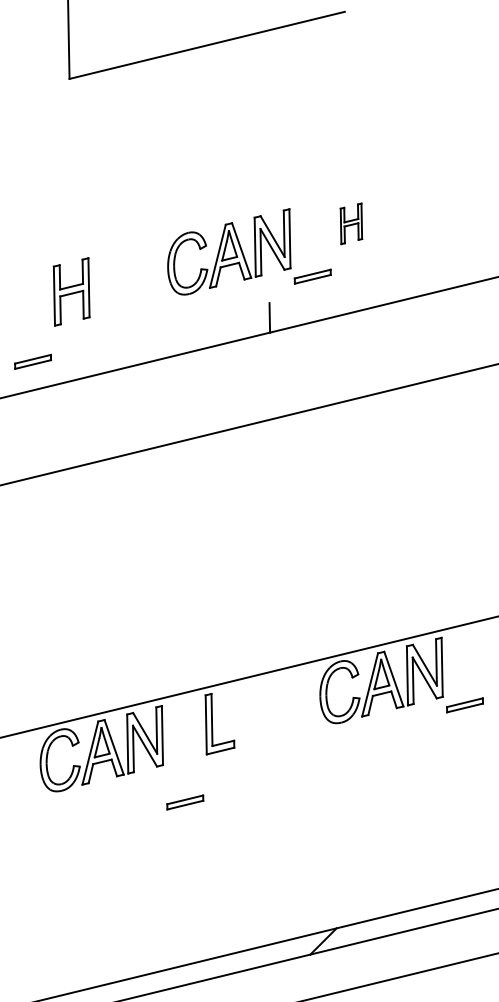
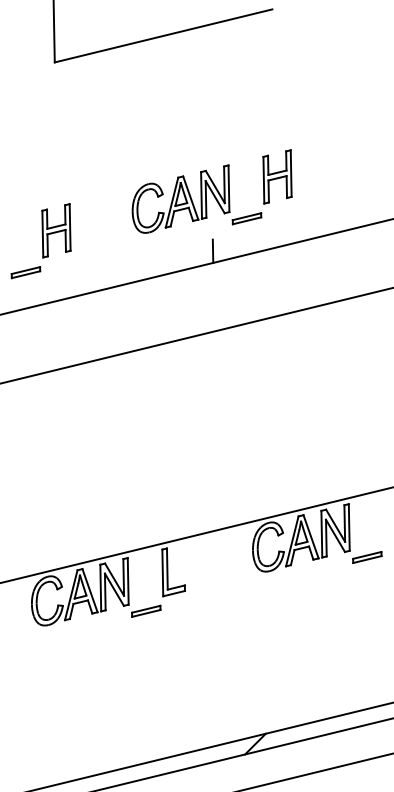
part: (351, 223) -> (277, 176), size x1.67
part: (33, 361) -> (26, 272), moved
part: (185, 802) -> (146, 611), moved

